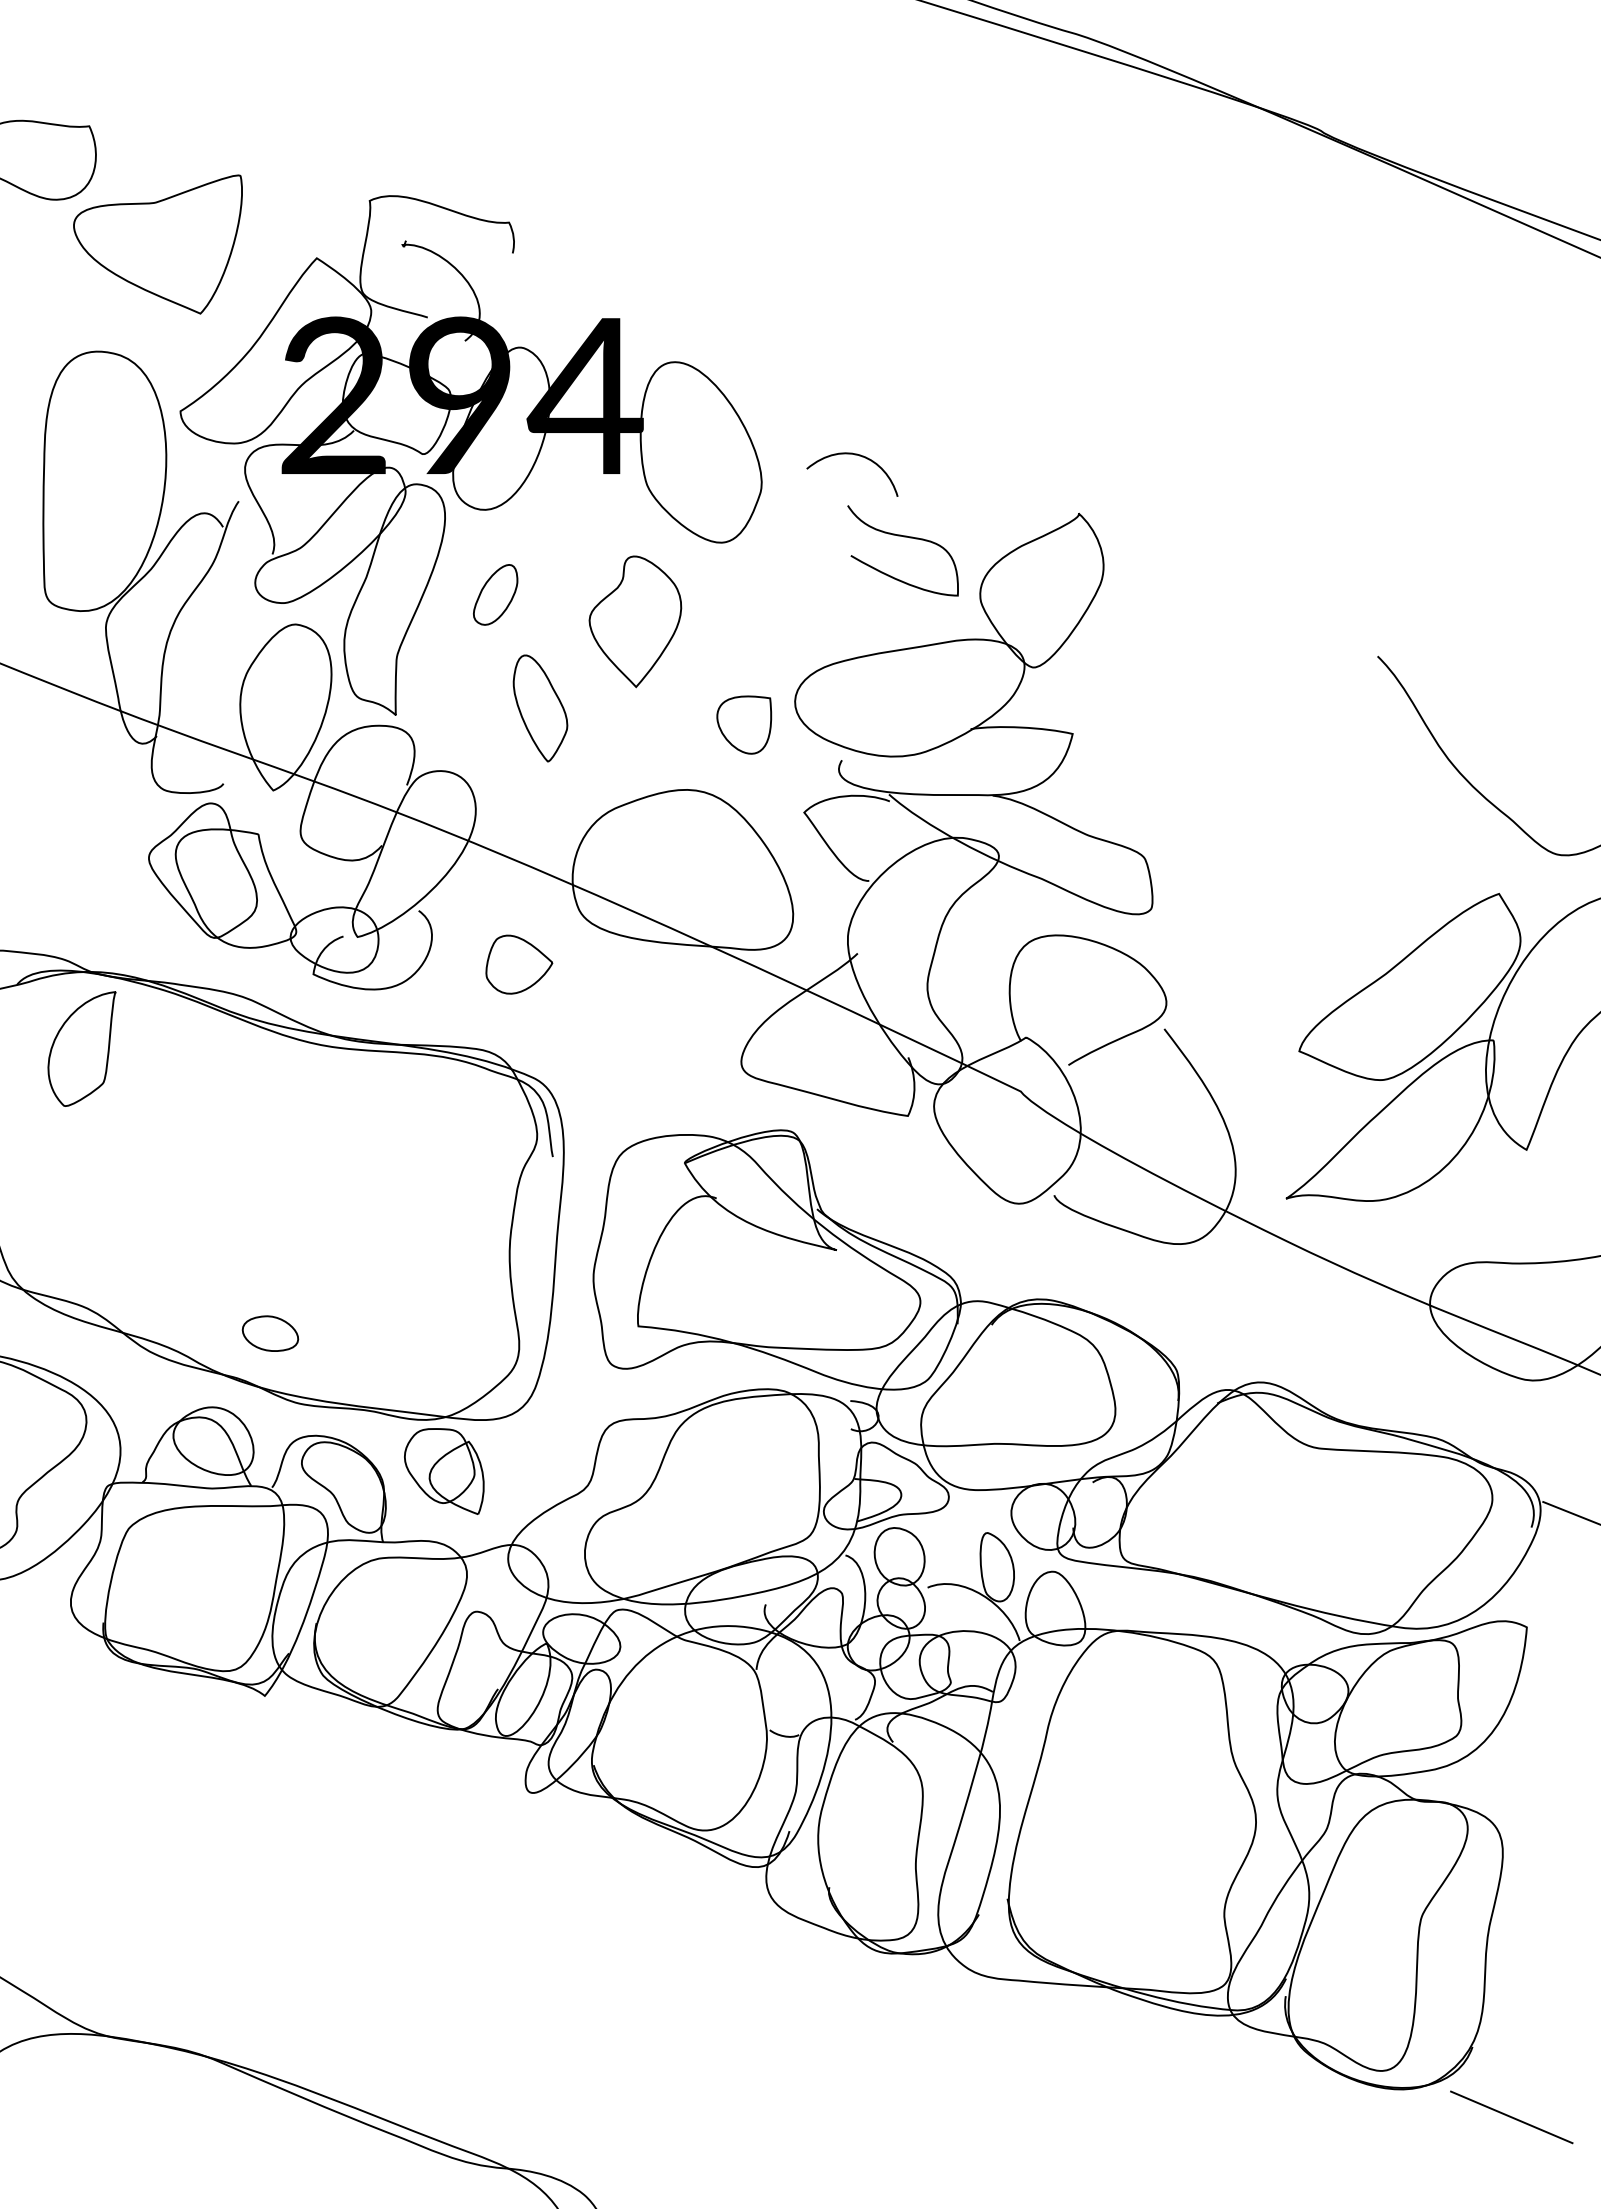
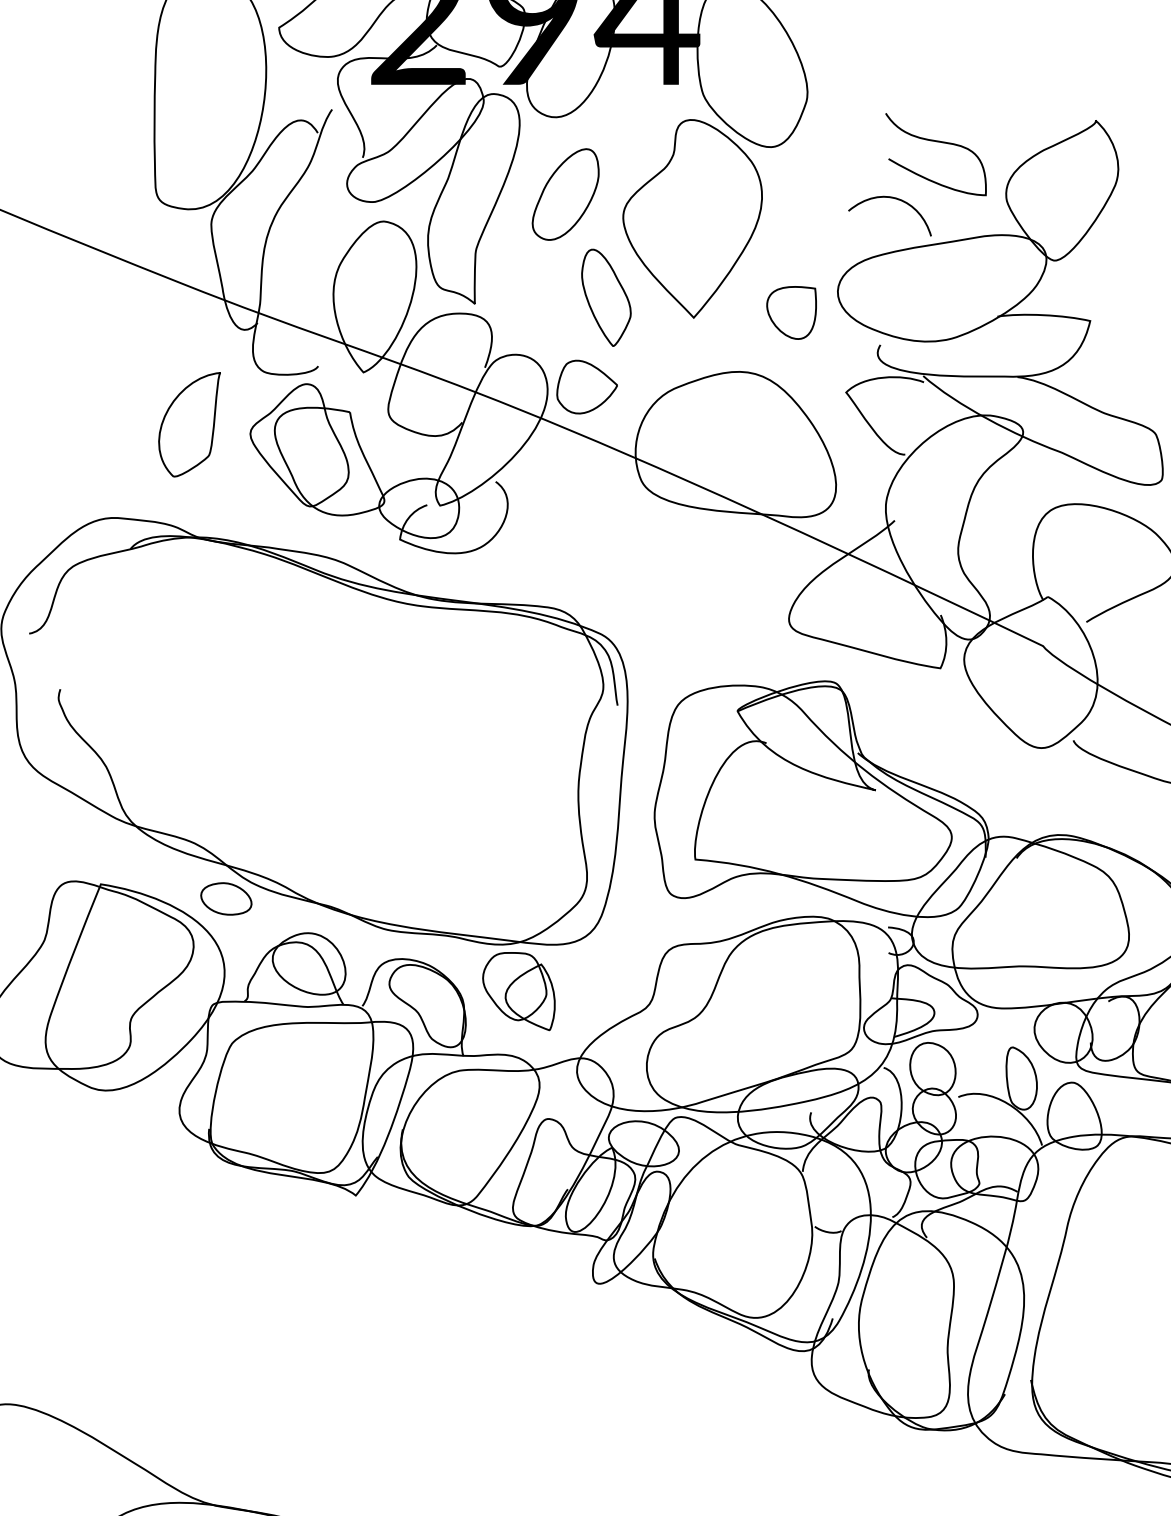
curve: (854, 455) -> (891, 198), moved
part: (495, 594) -> (565, 194), size x1.67
part: (635, 621) -> (692, 218), size x1.67
part: (519, 964) -> (587, 386), moved
part: (81, 1048) -> (189, 424), moved
part: (270, 1333) -> (226, 898), moved

